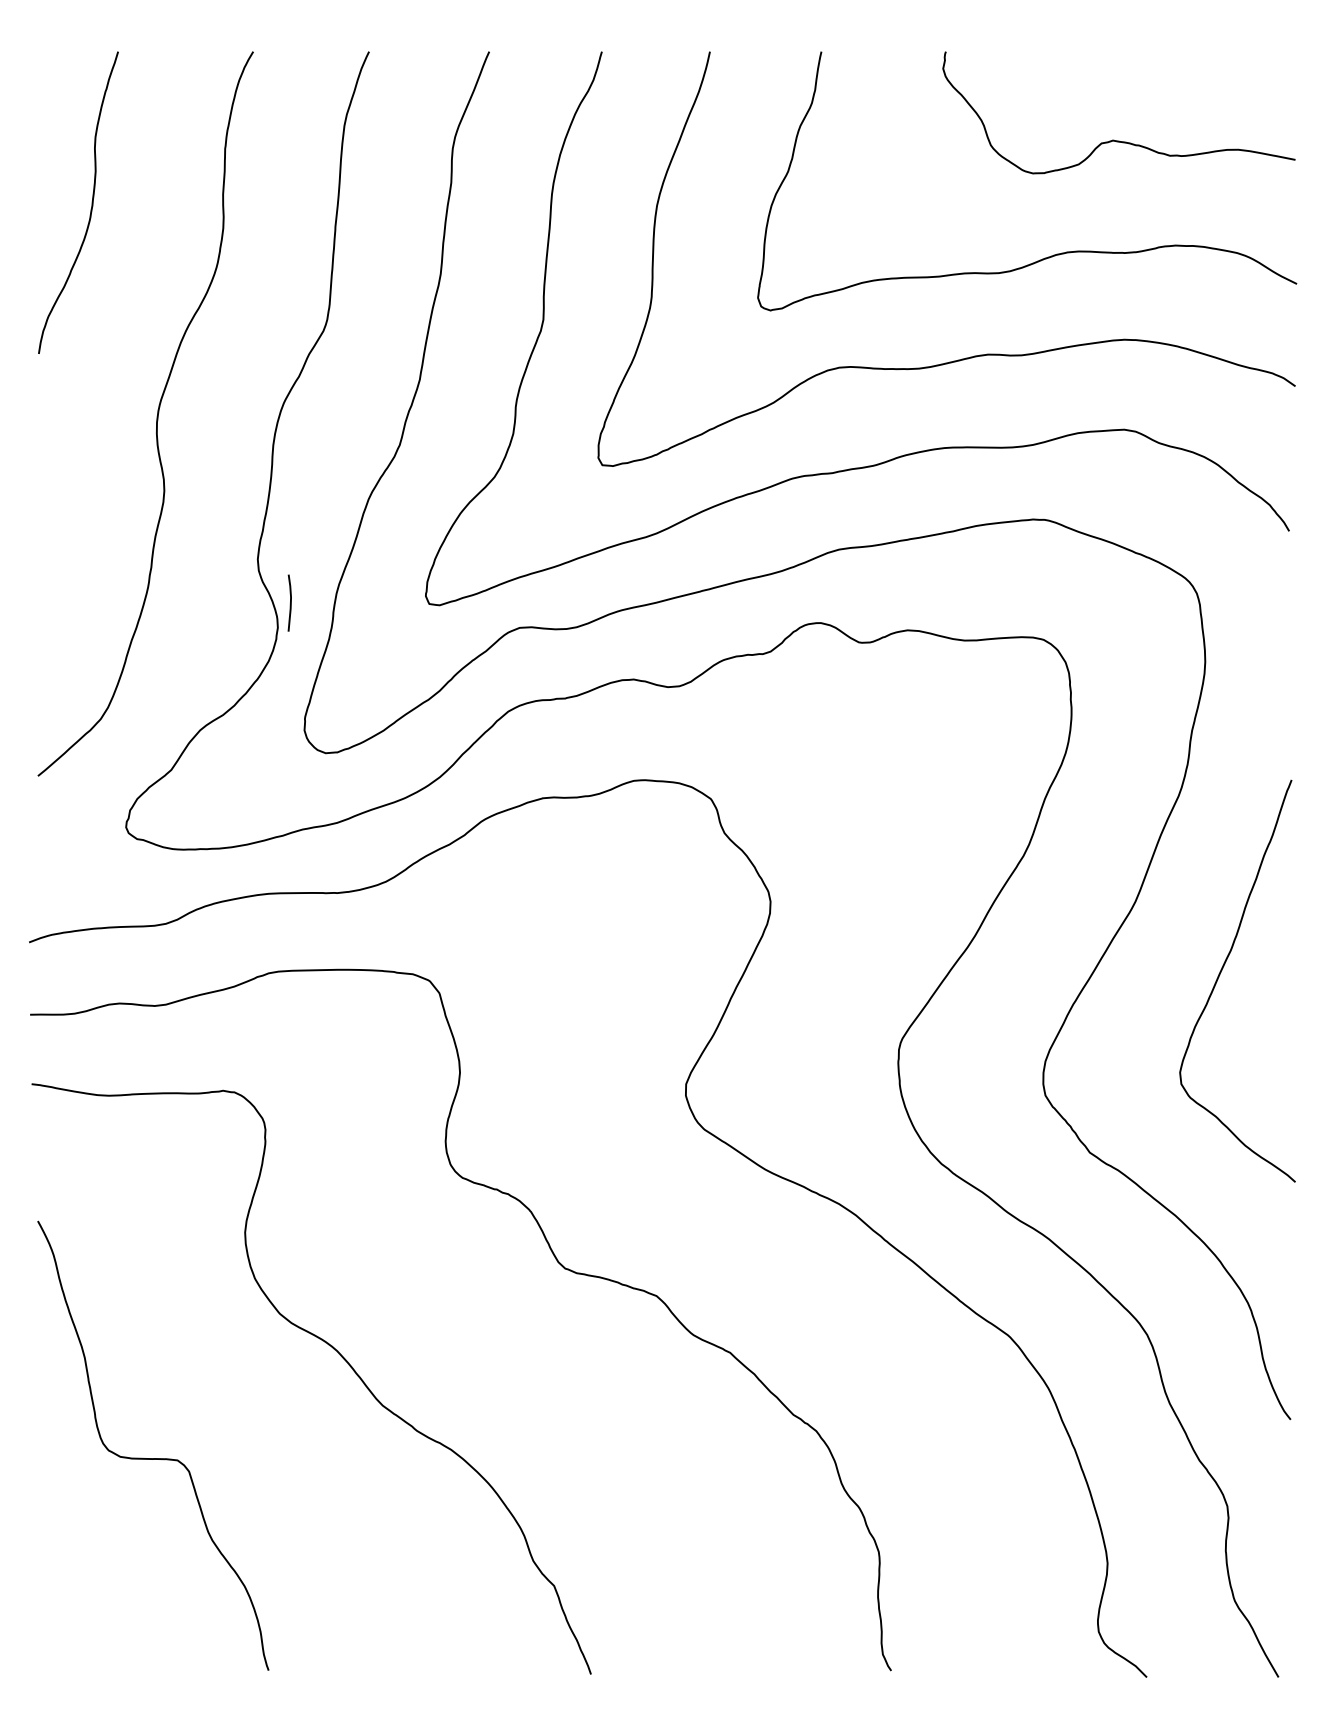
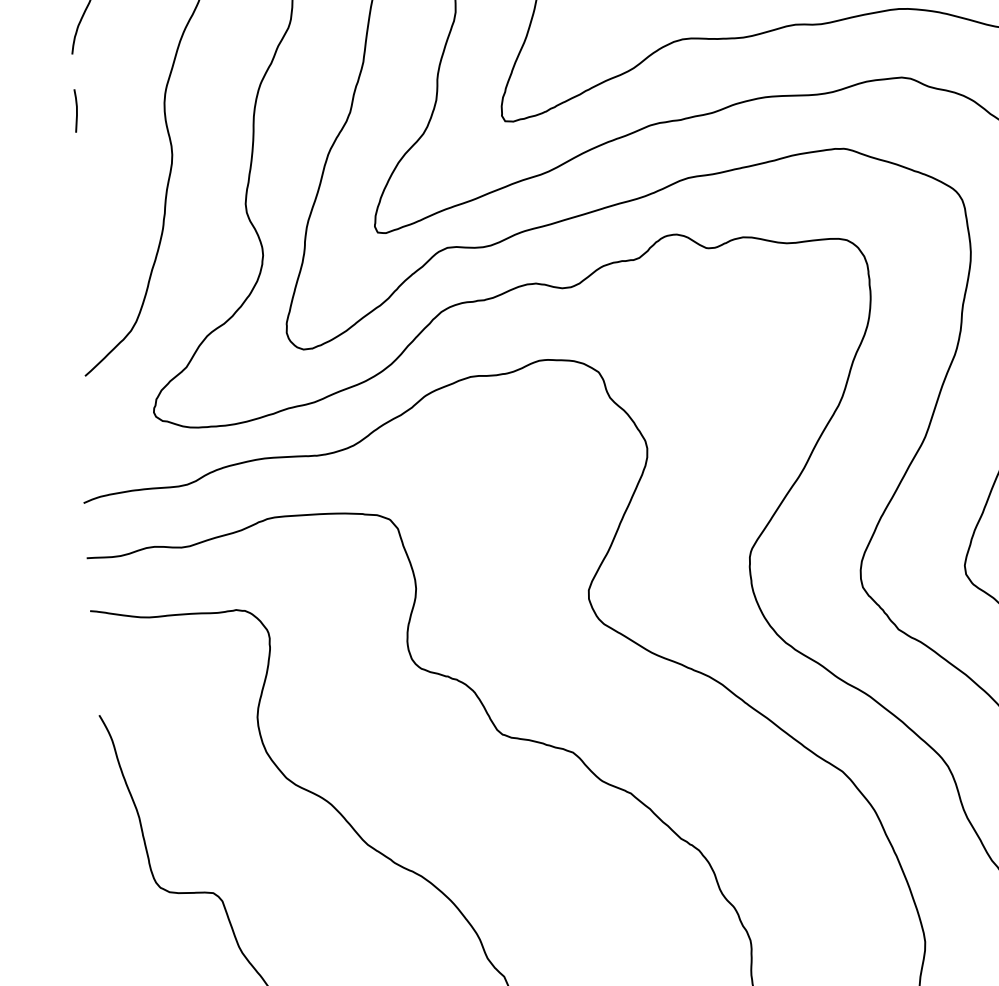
line: (290, 602) -> (76, 110), moved

